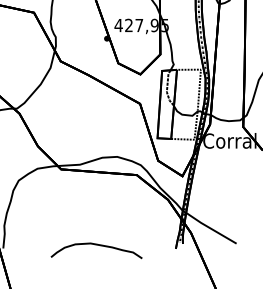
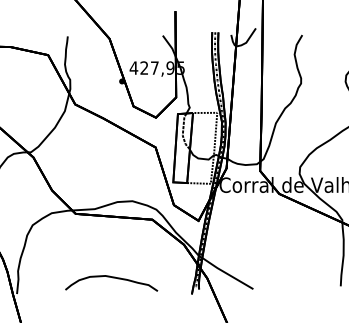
curve: (97, 245) -> (112, 278), moved

